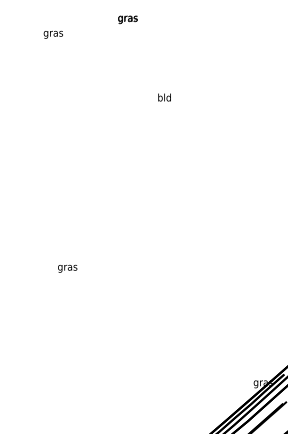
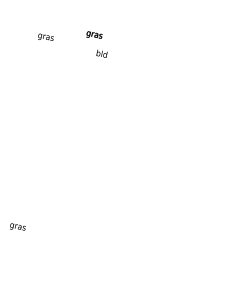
text: (127, 19) -> (94, 35), moved
text: (164, 97) -> (101, 53), moved

